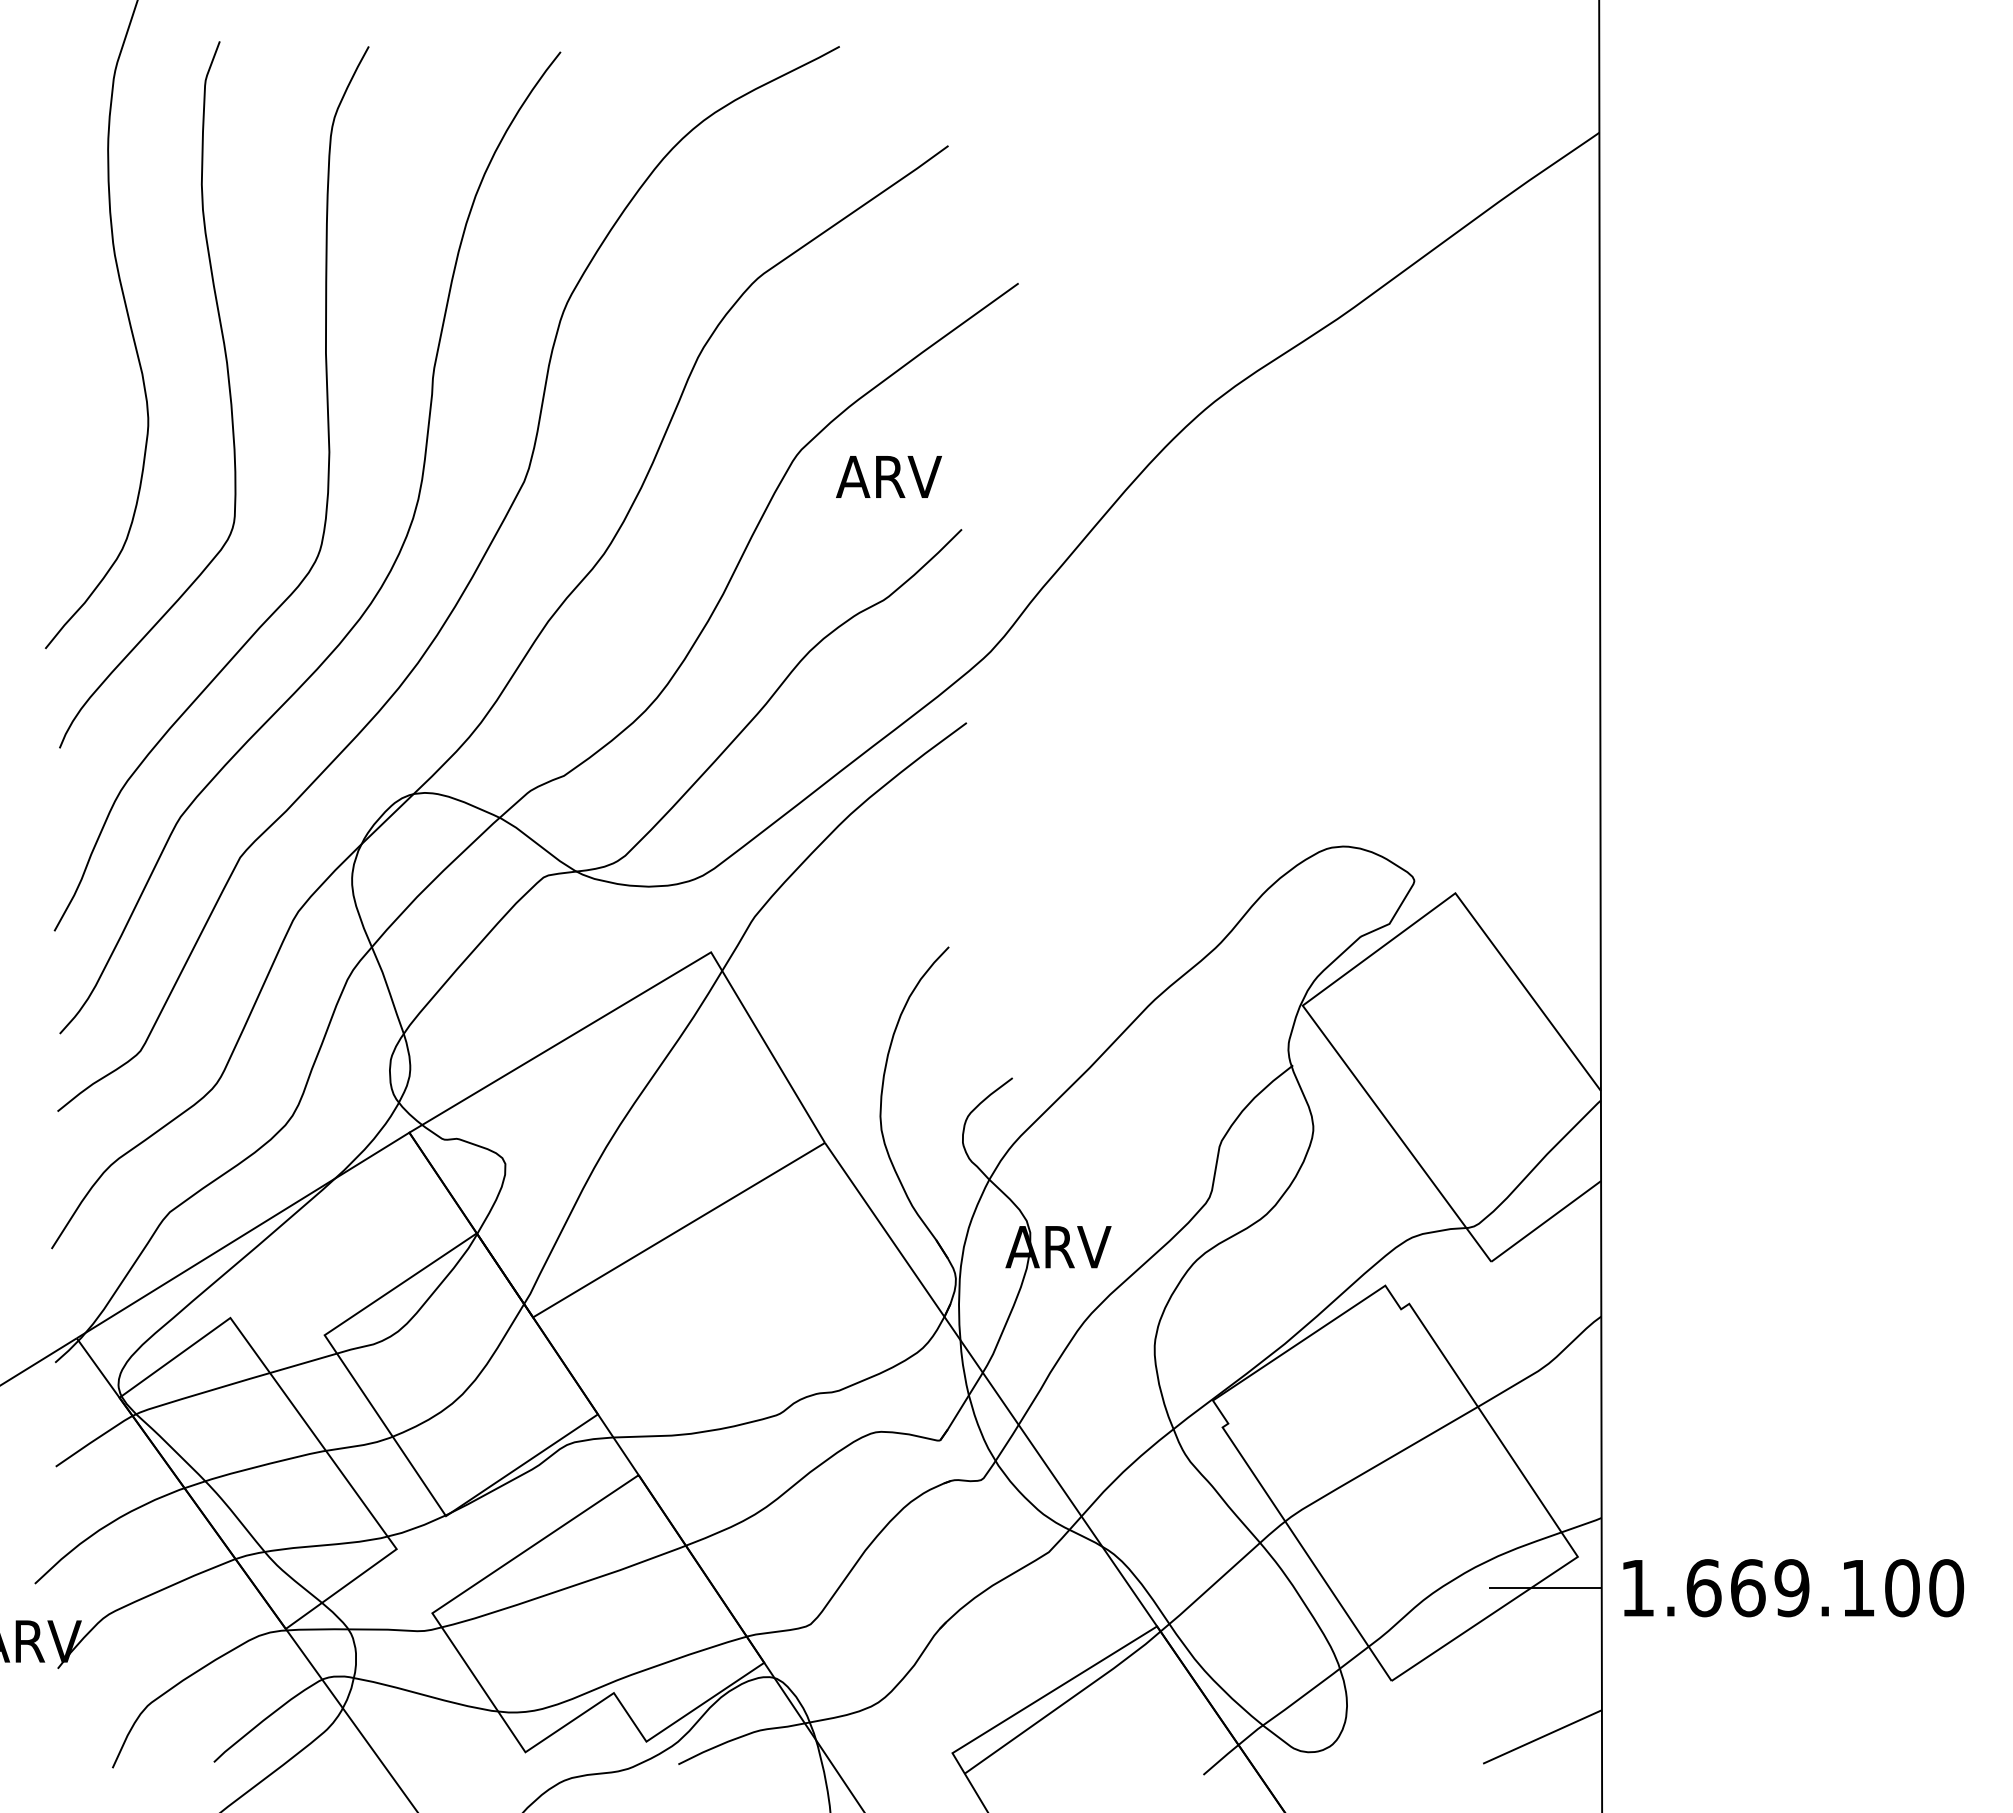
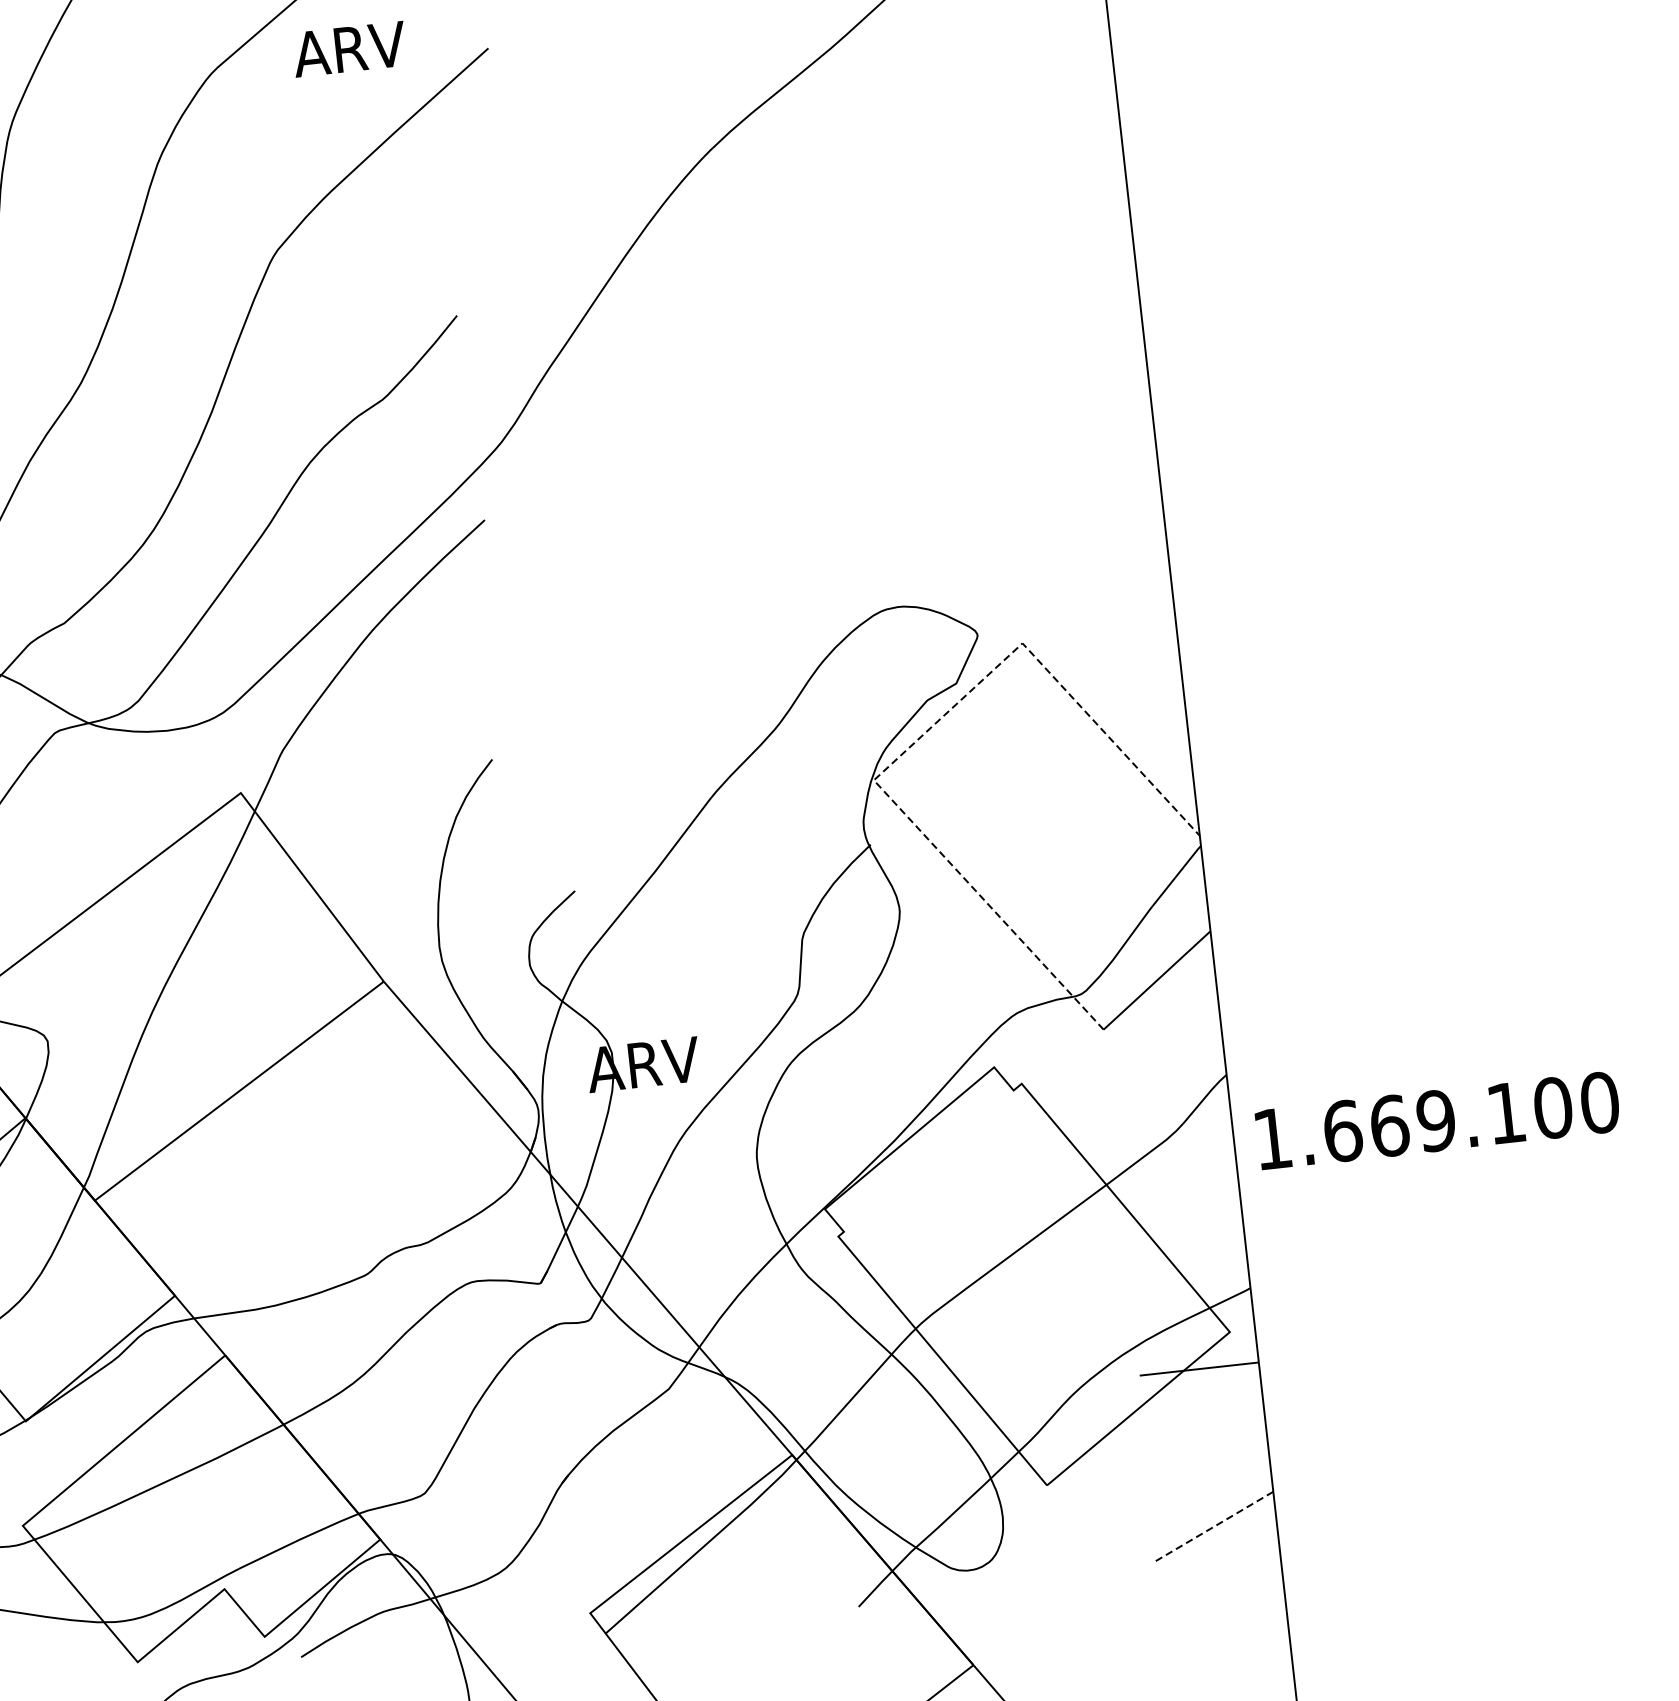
text: (888, 476) -> (348, 48), moved
line: (1350, 970) -> (920, 737), solid -> dashed
text: (1793, 1588) -> (1437, 1121), moved
line: (1542, 1737) -> (1213, 1527), solid -> dashed

